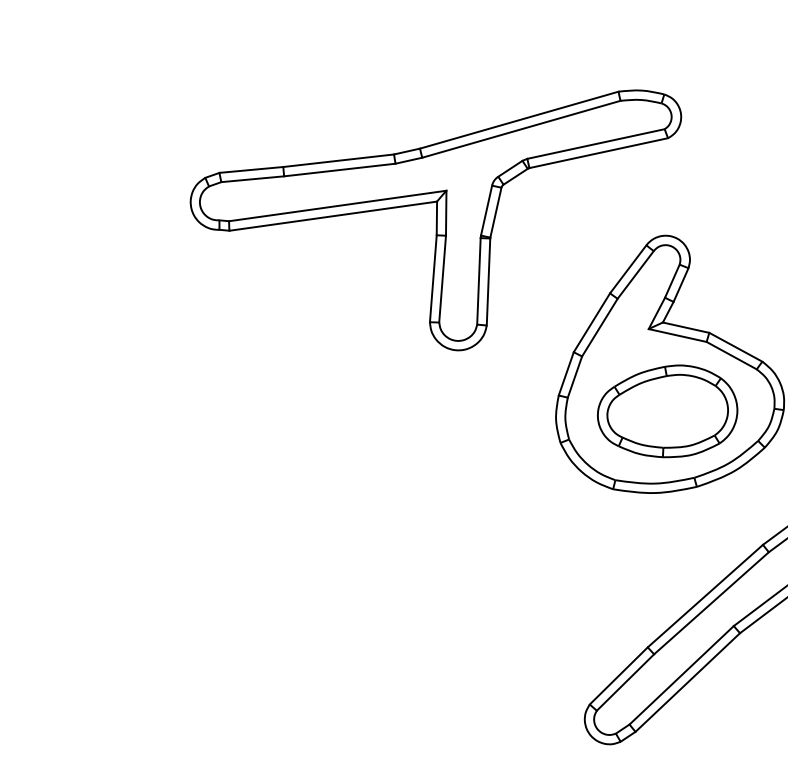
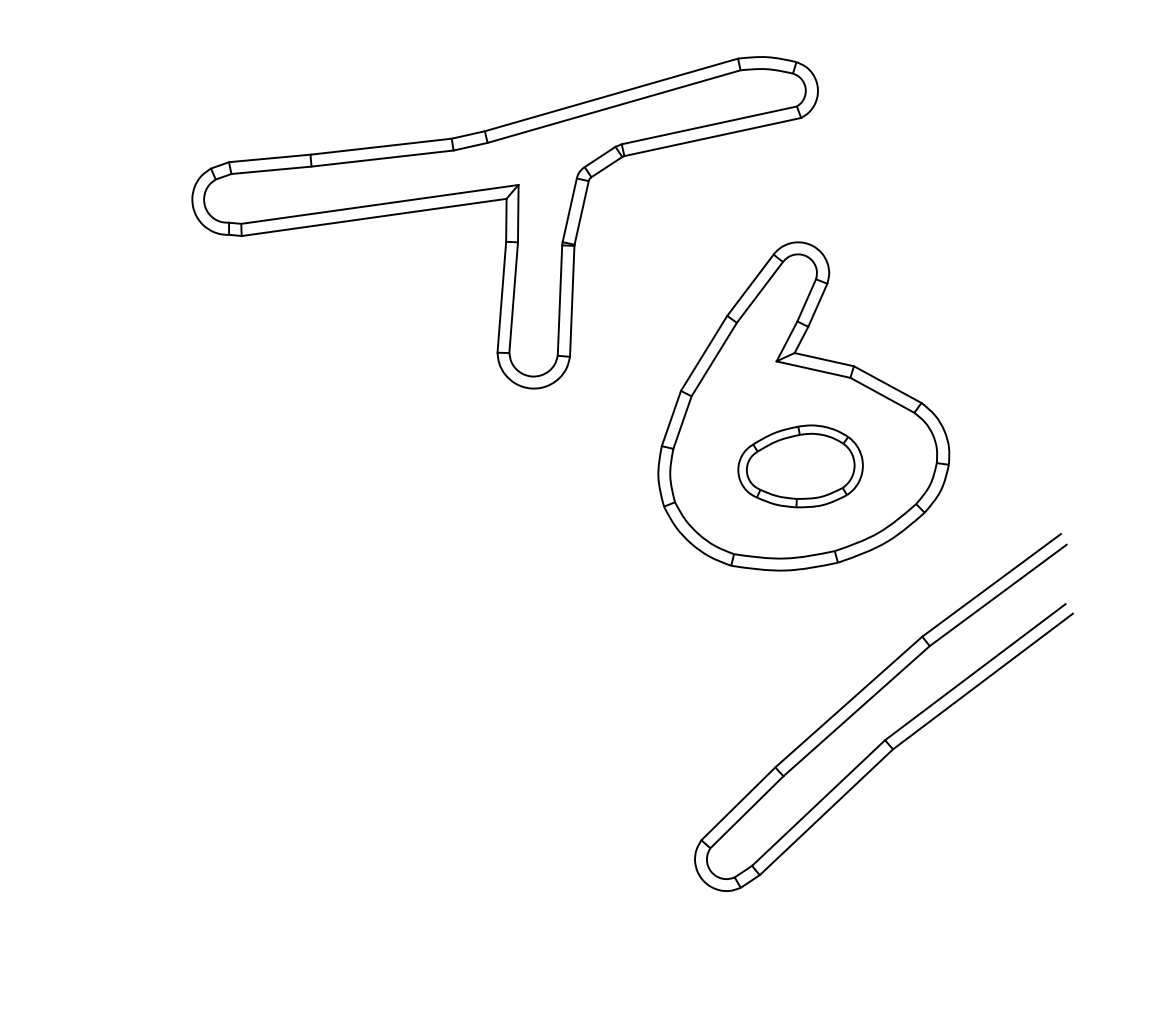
part: (667, 411) -> (800, 466), size x0.7

